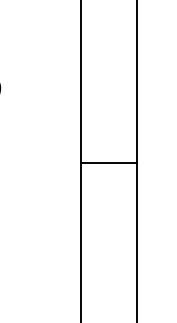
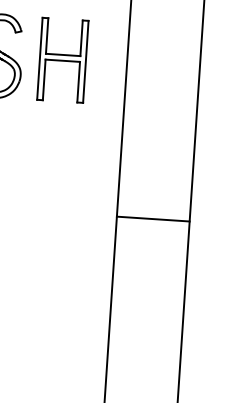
part: (31, 74) -> (62, 60), added
line: (109, 162) -> (153, 218), moved

